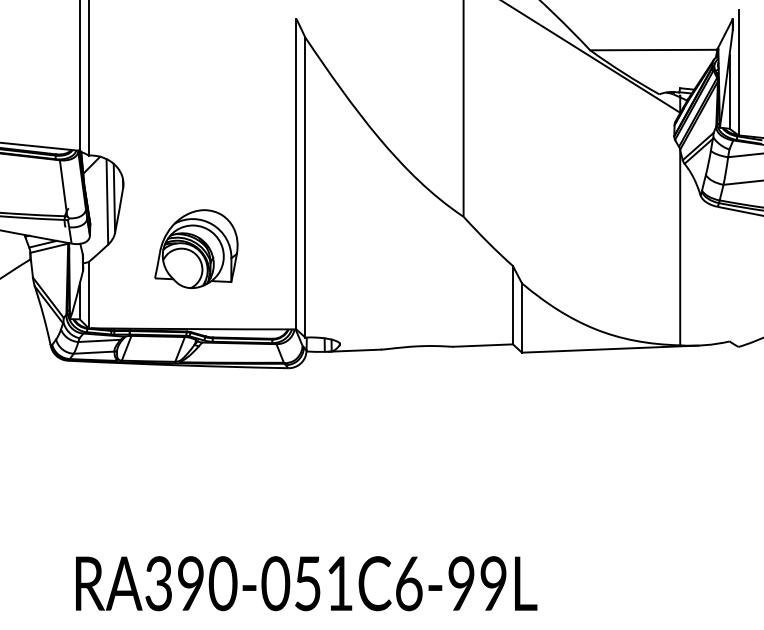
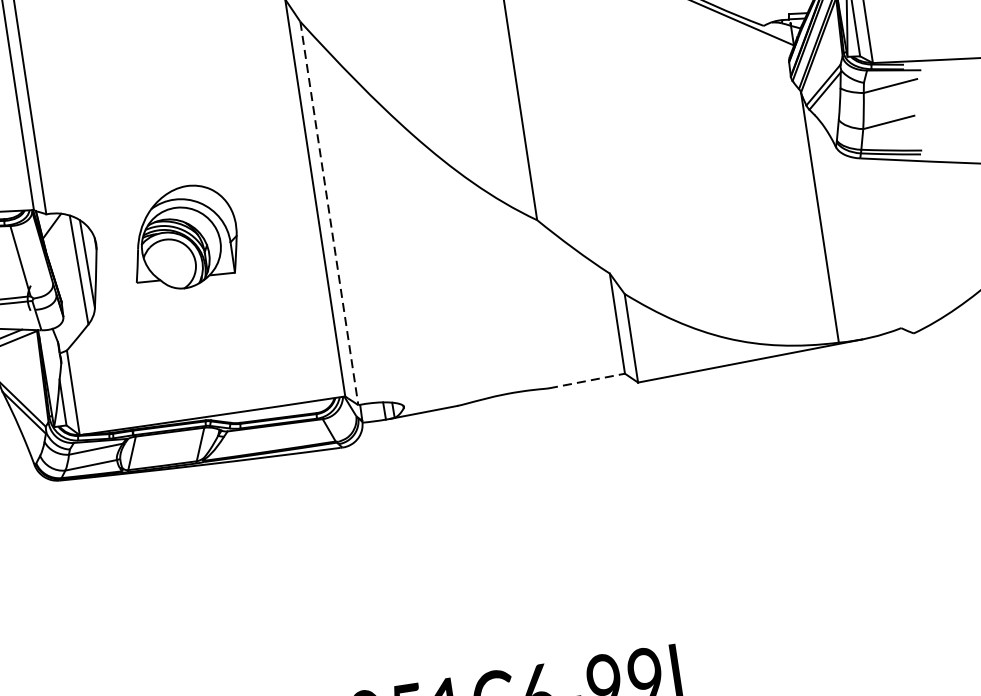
line: (305, 187) -> (329, 213), solid -> dashed
part: (196, 248) -> (184, 236), moved
line: (483, 345) -> (587, 380), solid -> dashed

